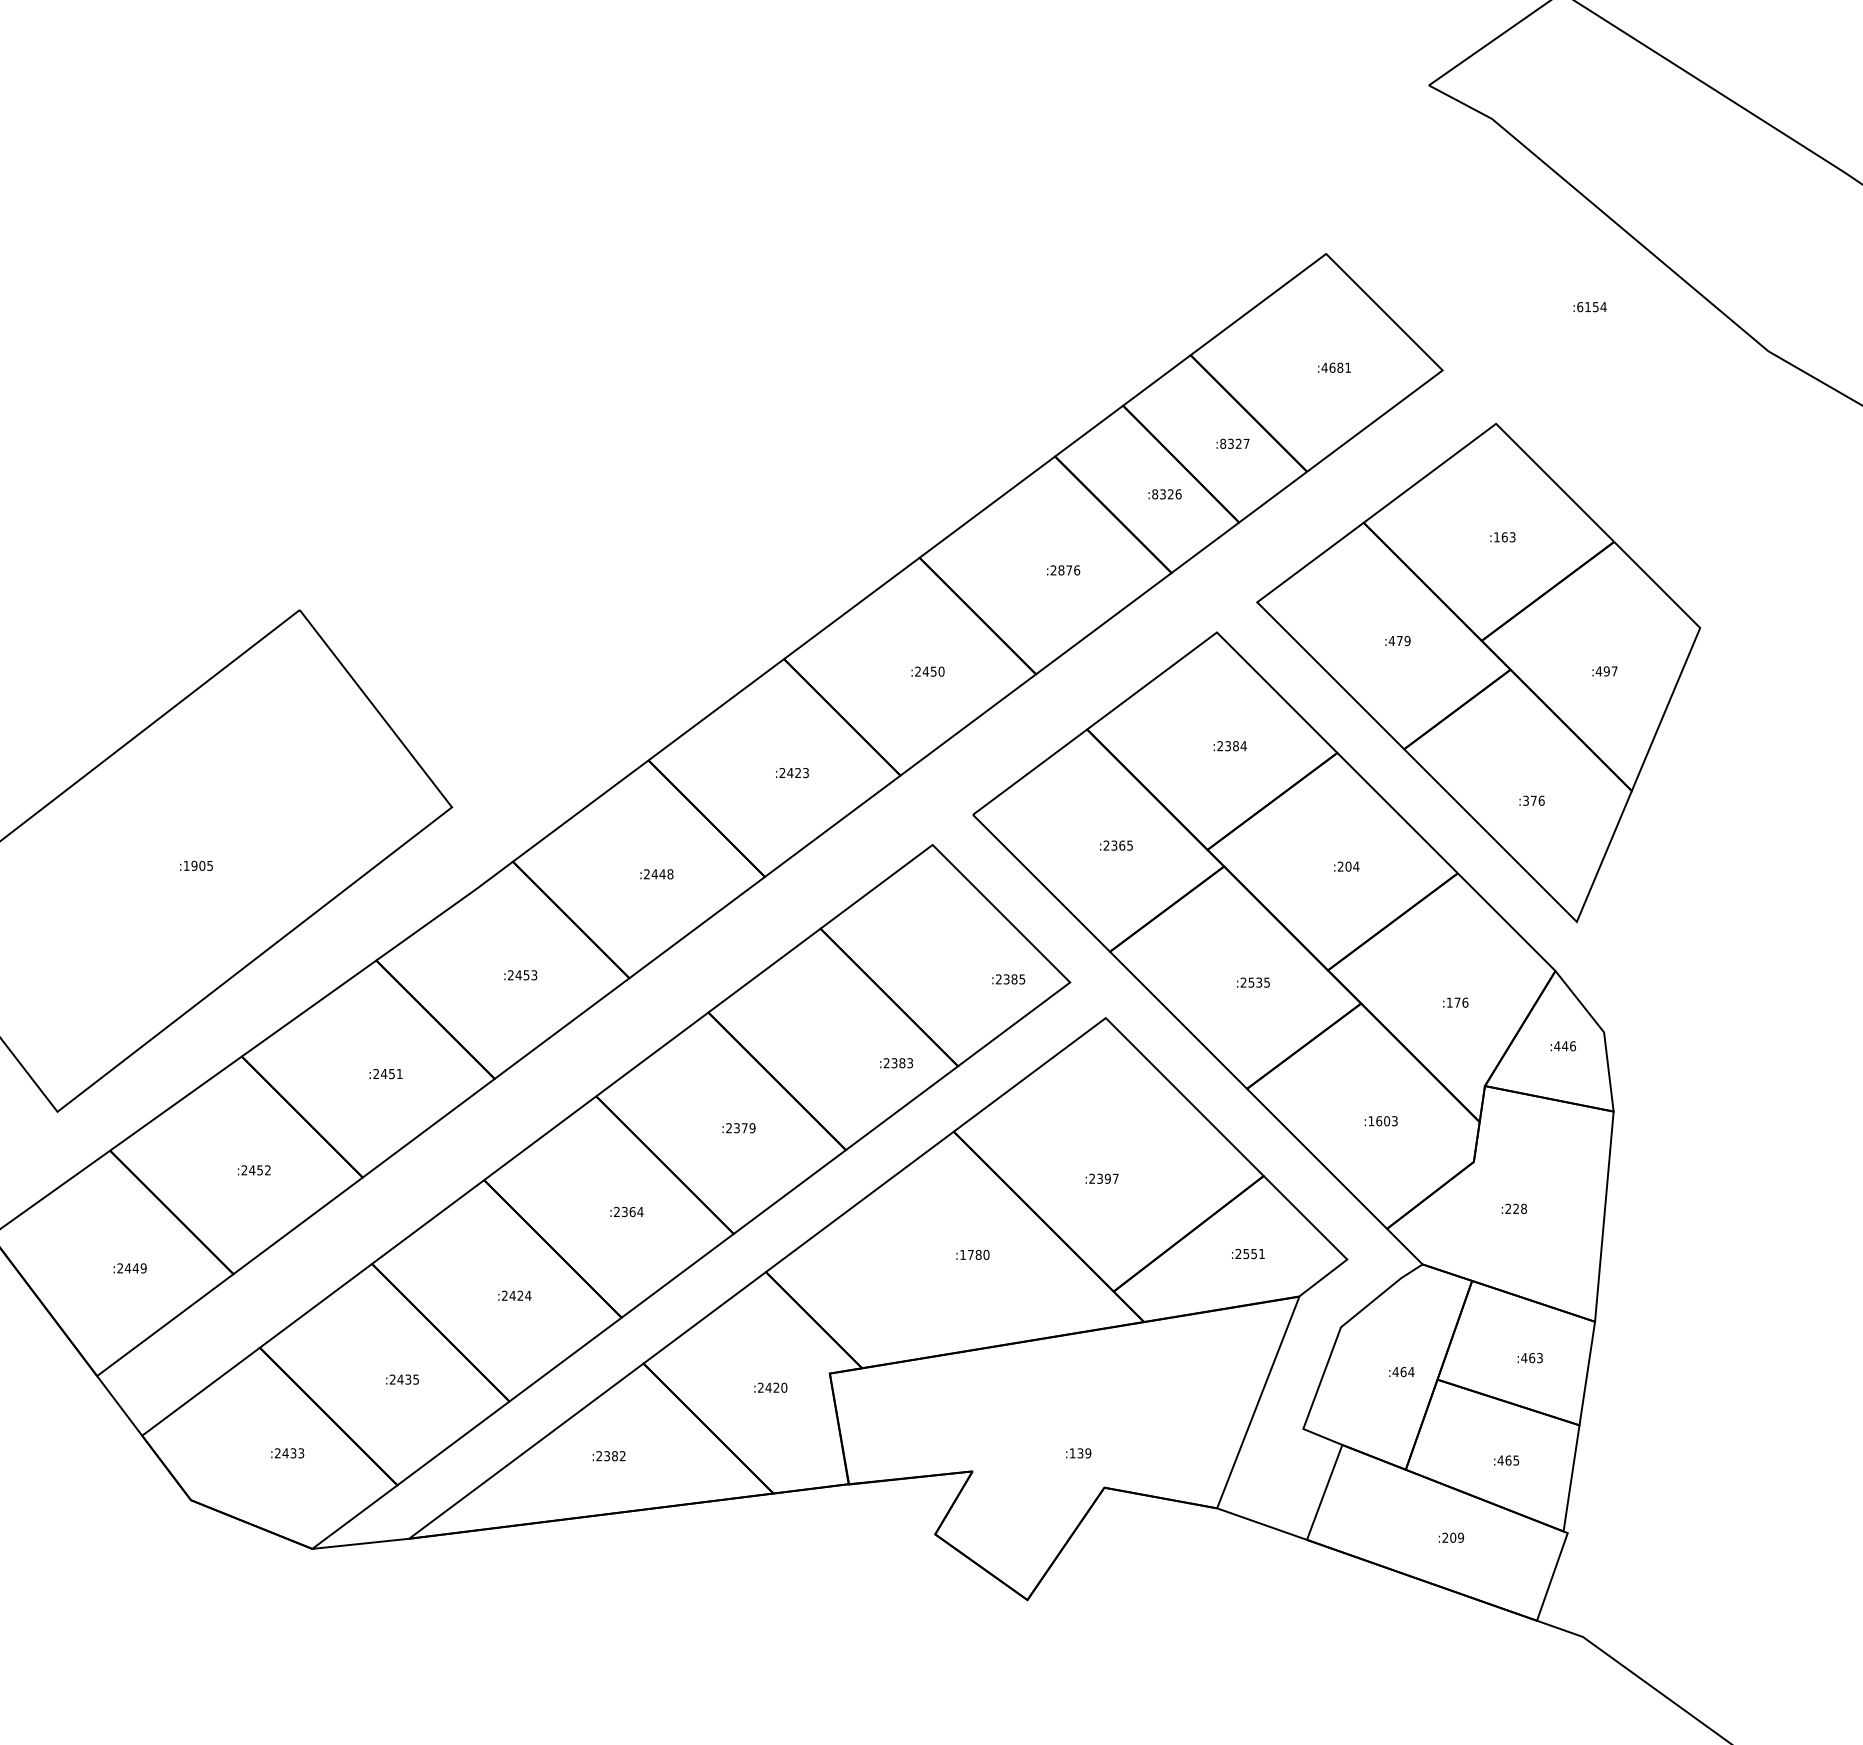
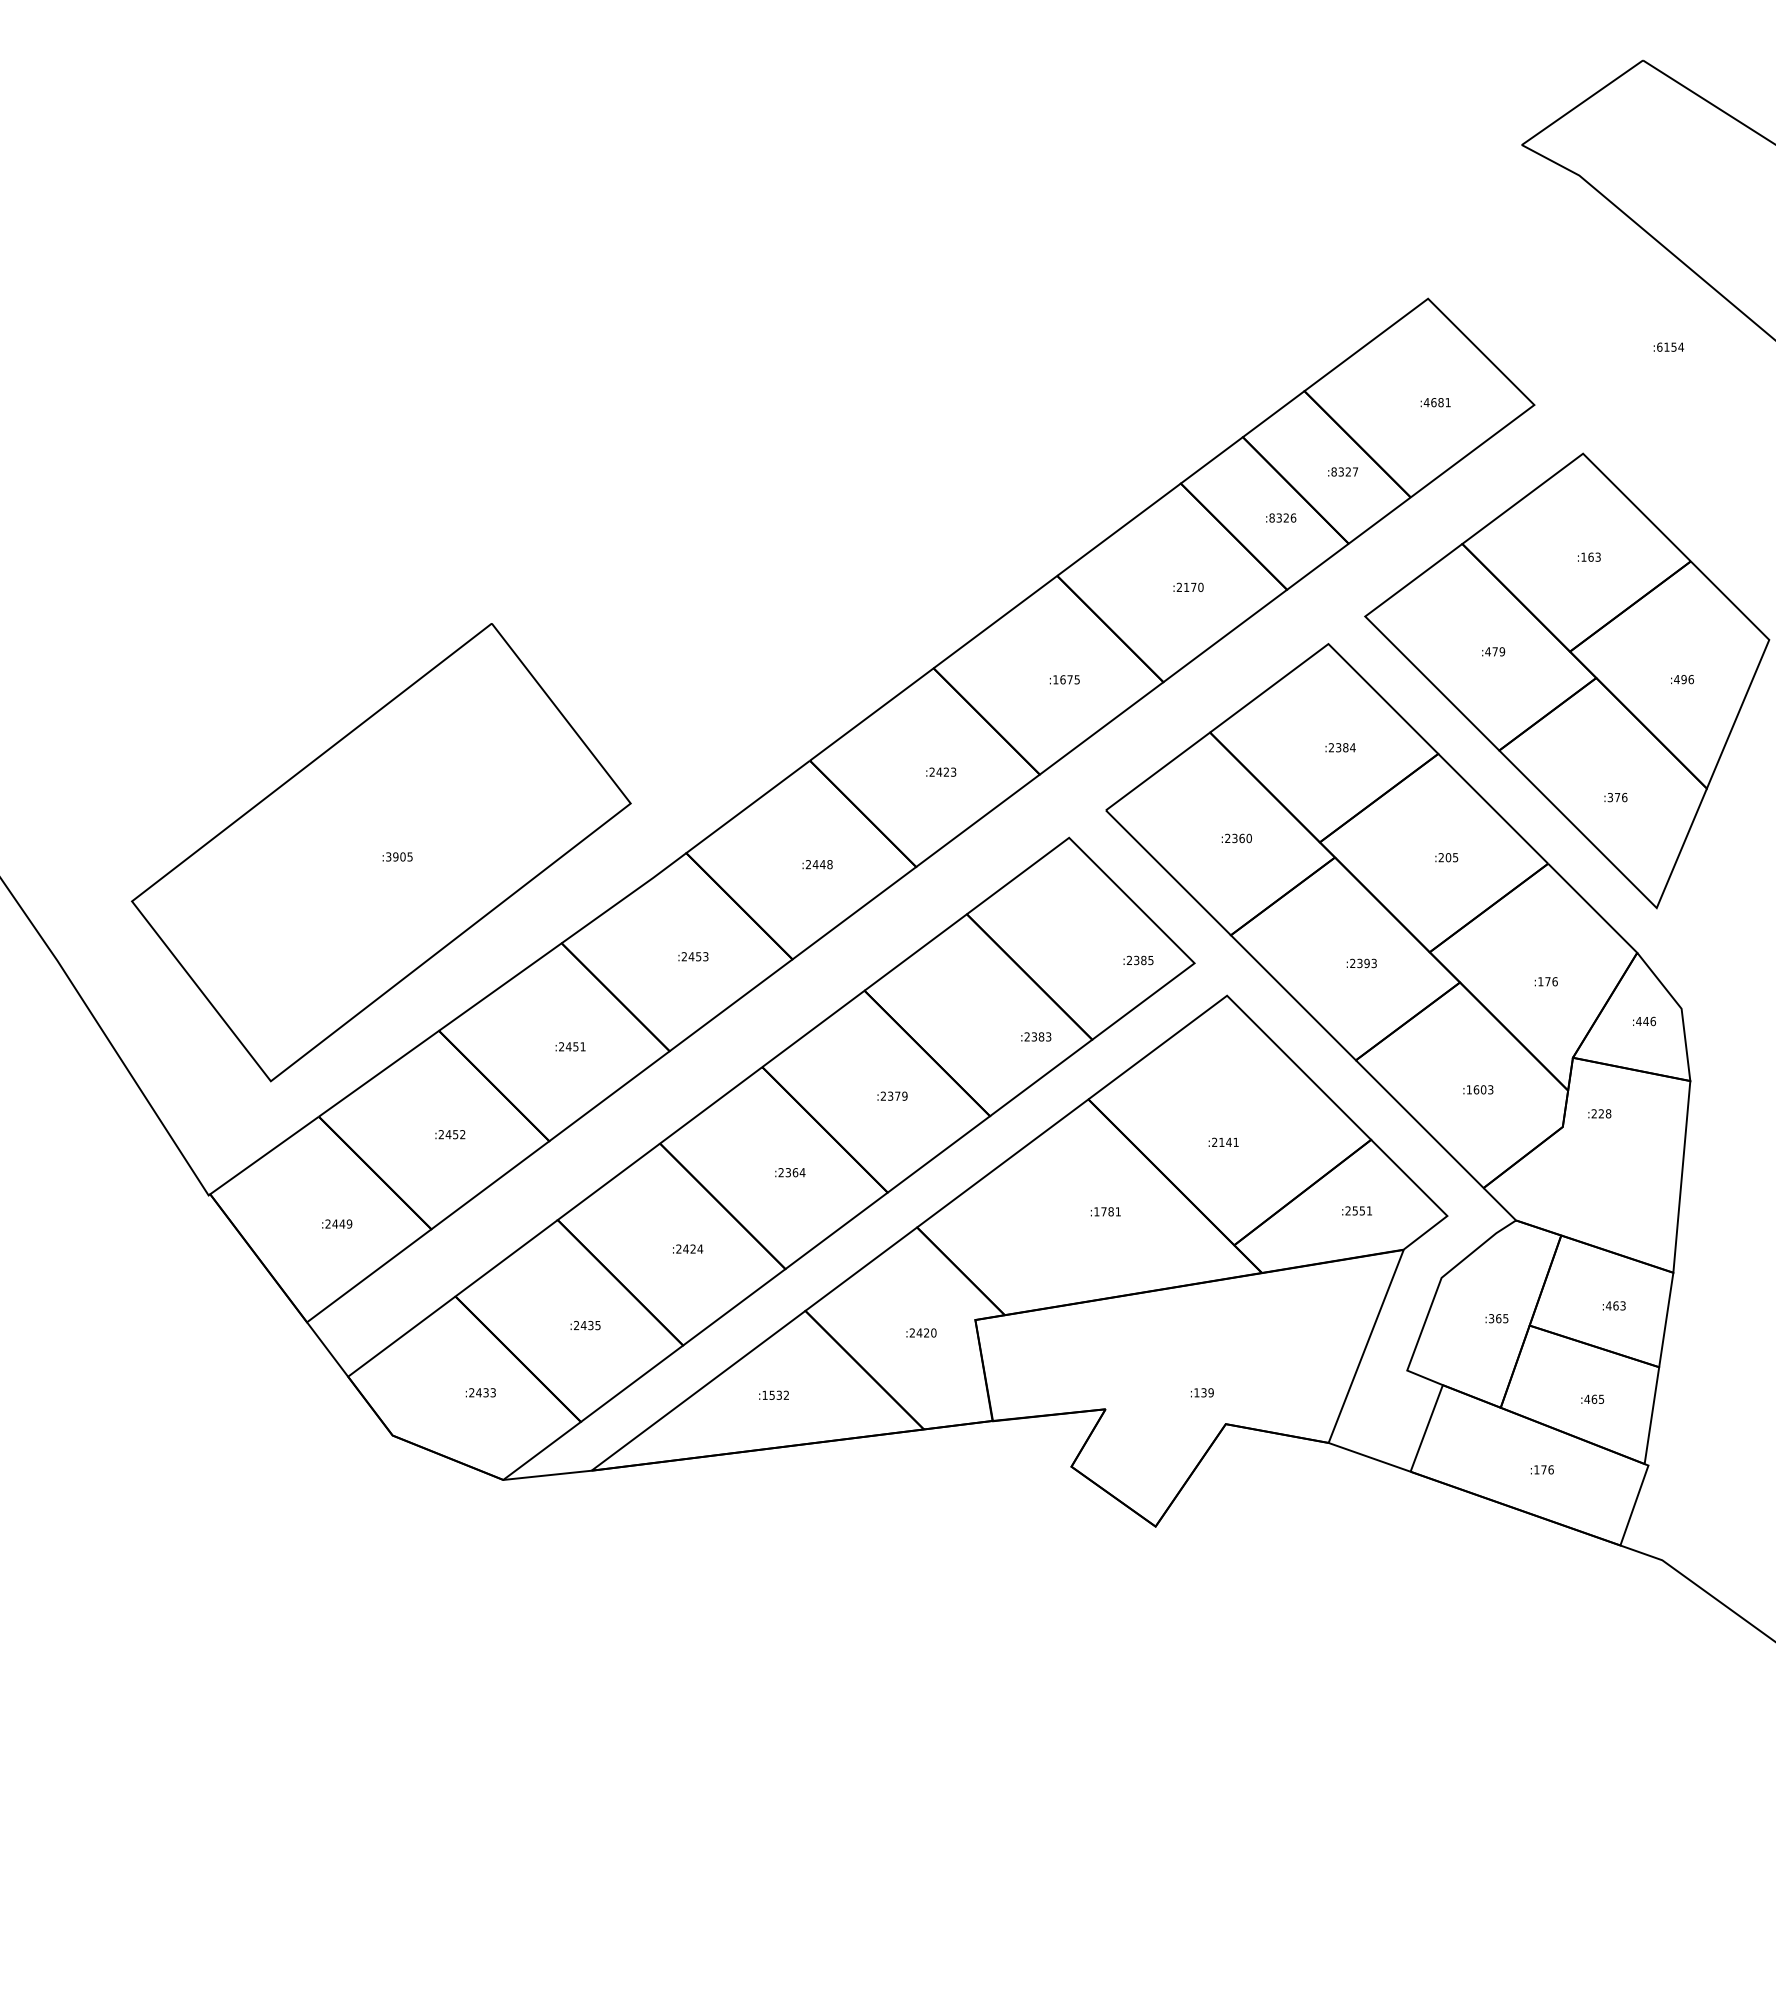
text: (1068, 570) -> (1193, 587), :2876 -> :2170
text: (929, 671) -> (1066, 679), :2450 -> :1675
text: (1613, 671) -> (1690, 679), :497 -> :496
text: (1129, 845) -> (1248, 838), :2365 -> :2360
text: (186, 865) -> (388, 856), :1905 -> :3905
text: (1356, 866) -> (1455, 857), :204 -> :205
text: (1258, 981) -> (1366, 962), :2535 -> :2393
text: (1107, 1178) -> (1228, 1142), :2397 -> :2141
text: (1514, 1208) -> (1599, 1113), moved
text: (986, 1254) -> (1118, 1211), :1780 -> :1781
text: (1403, 1371) -> (1498, 1318), :464 -> :365
text: (607, 1455) -> (772, 1394), :2382 -> :1532
text: (1452, 1537) -> (1543, 1469), :209 -> :176

